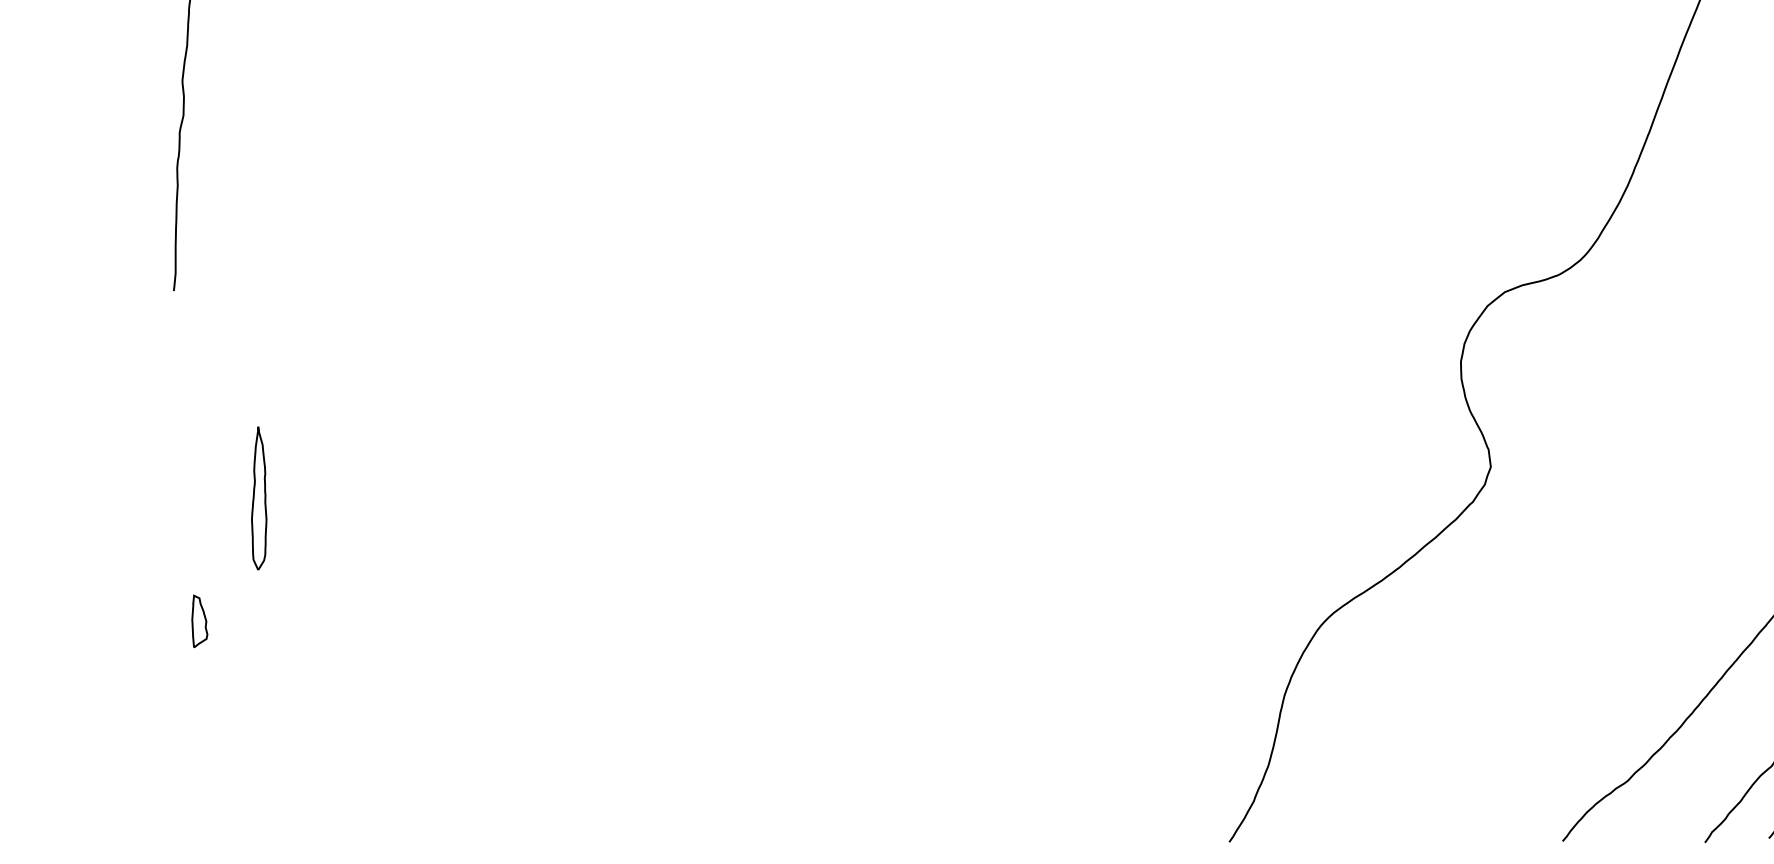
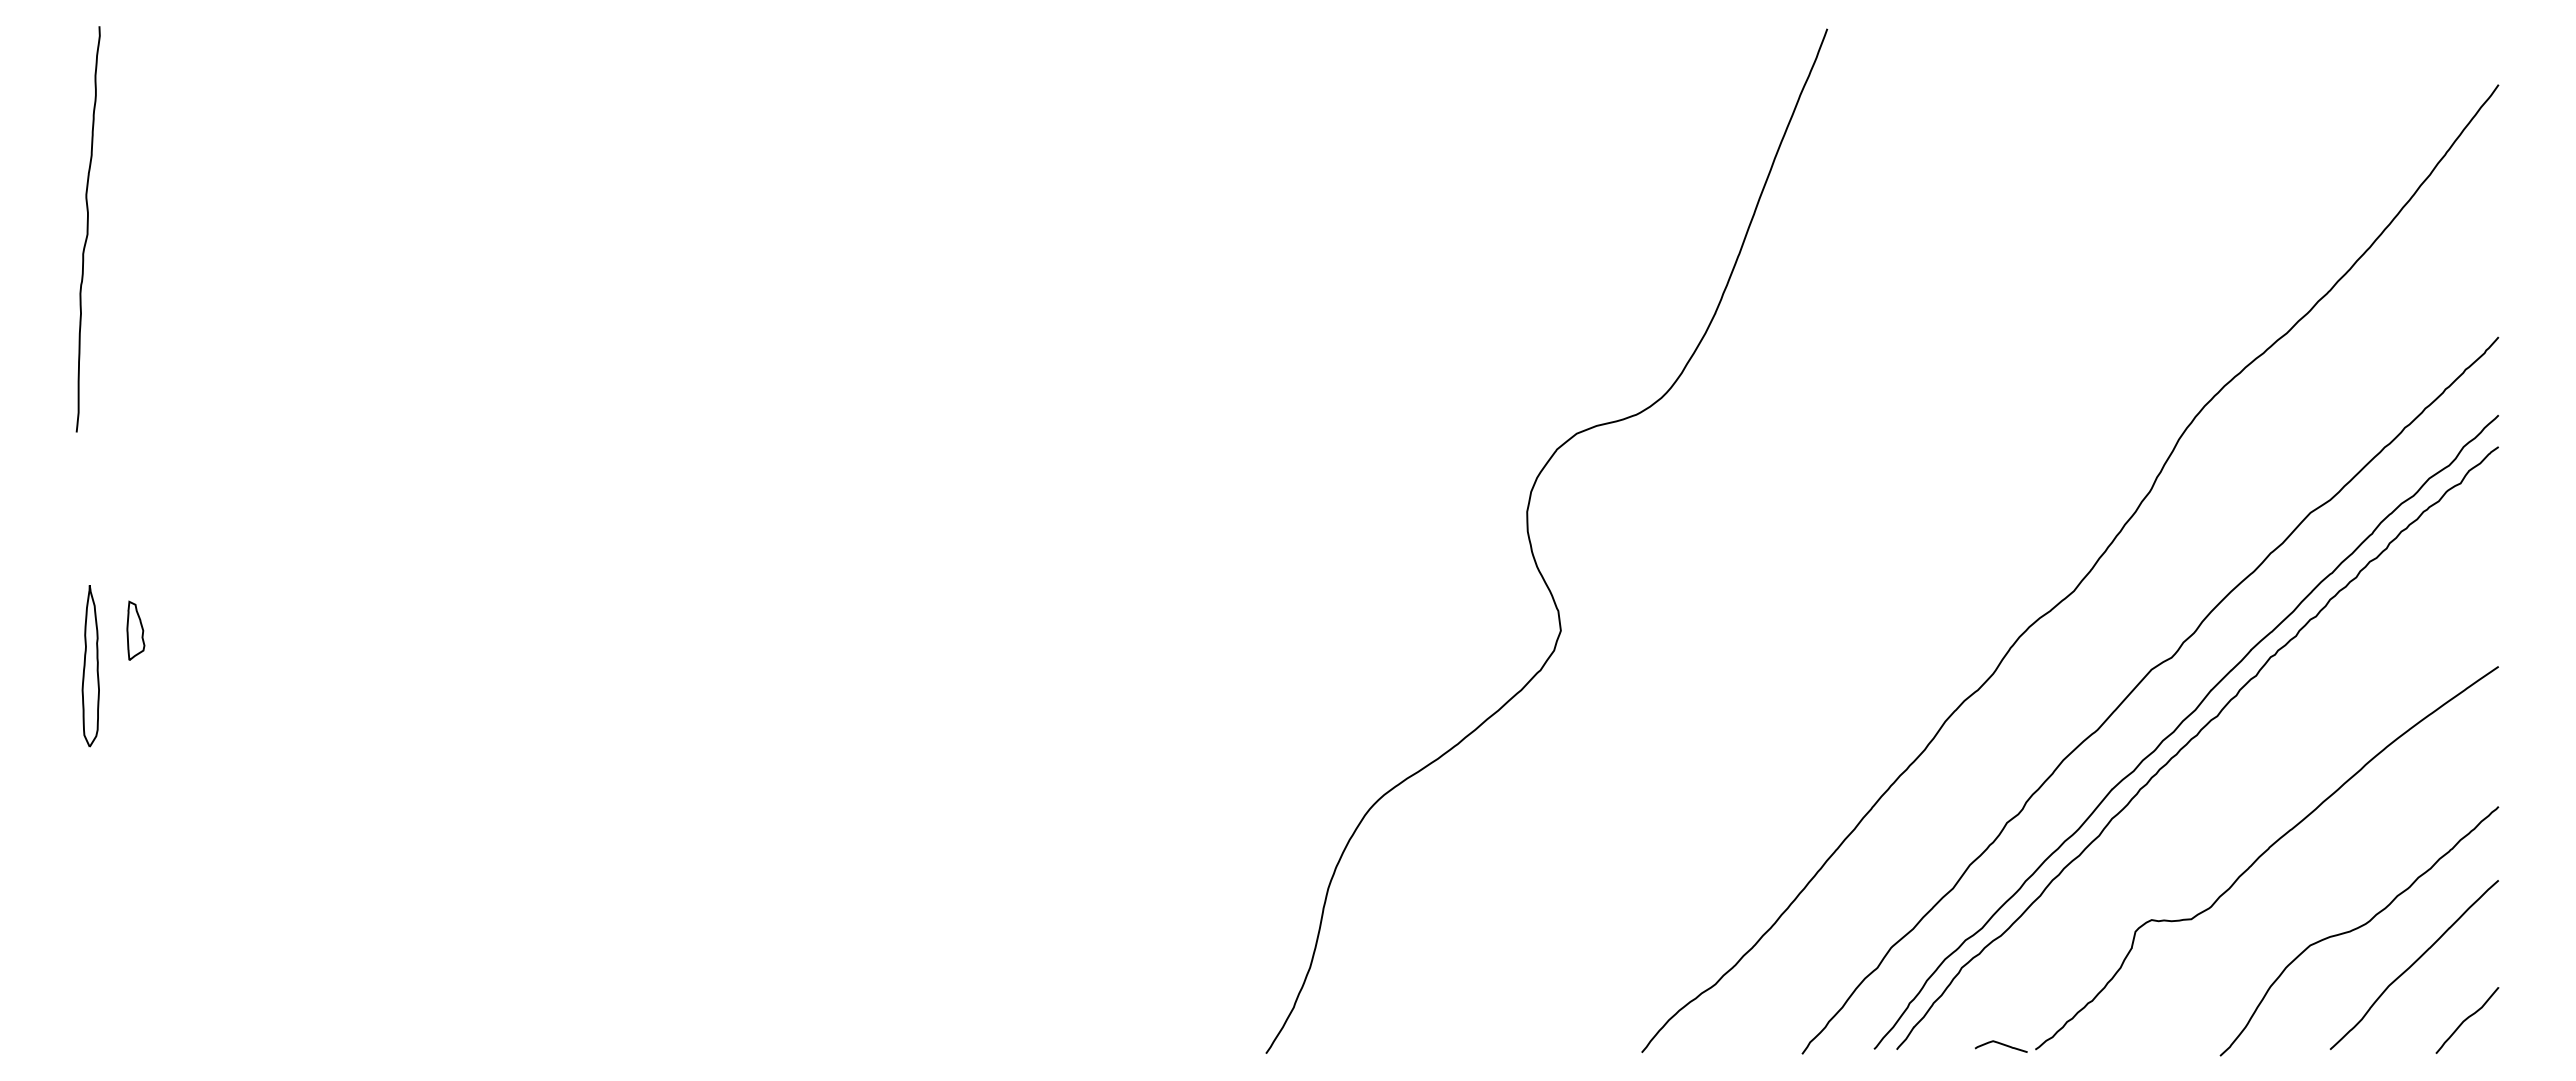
part: (258, 498) -> (90, 666), moved
part: (199, 621) -> (135, 630), moved

